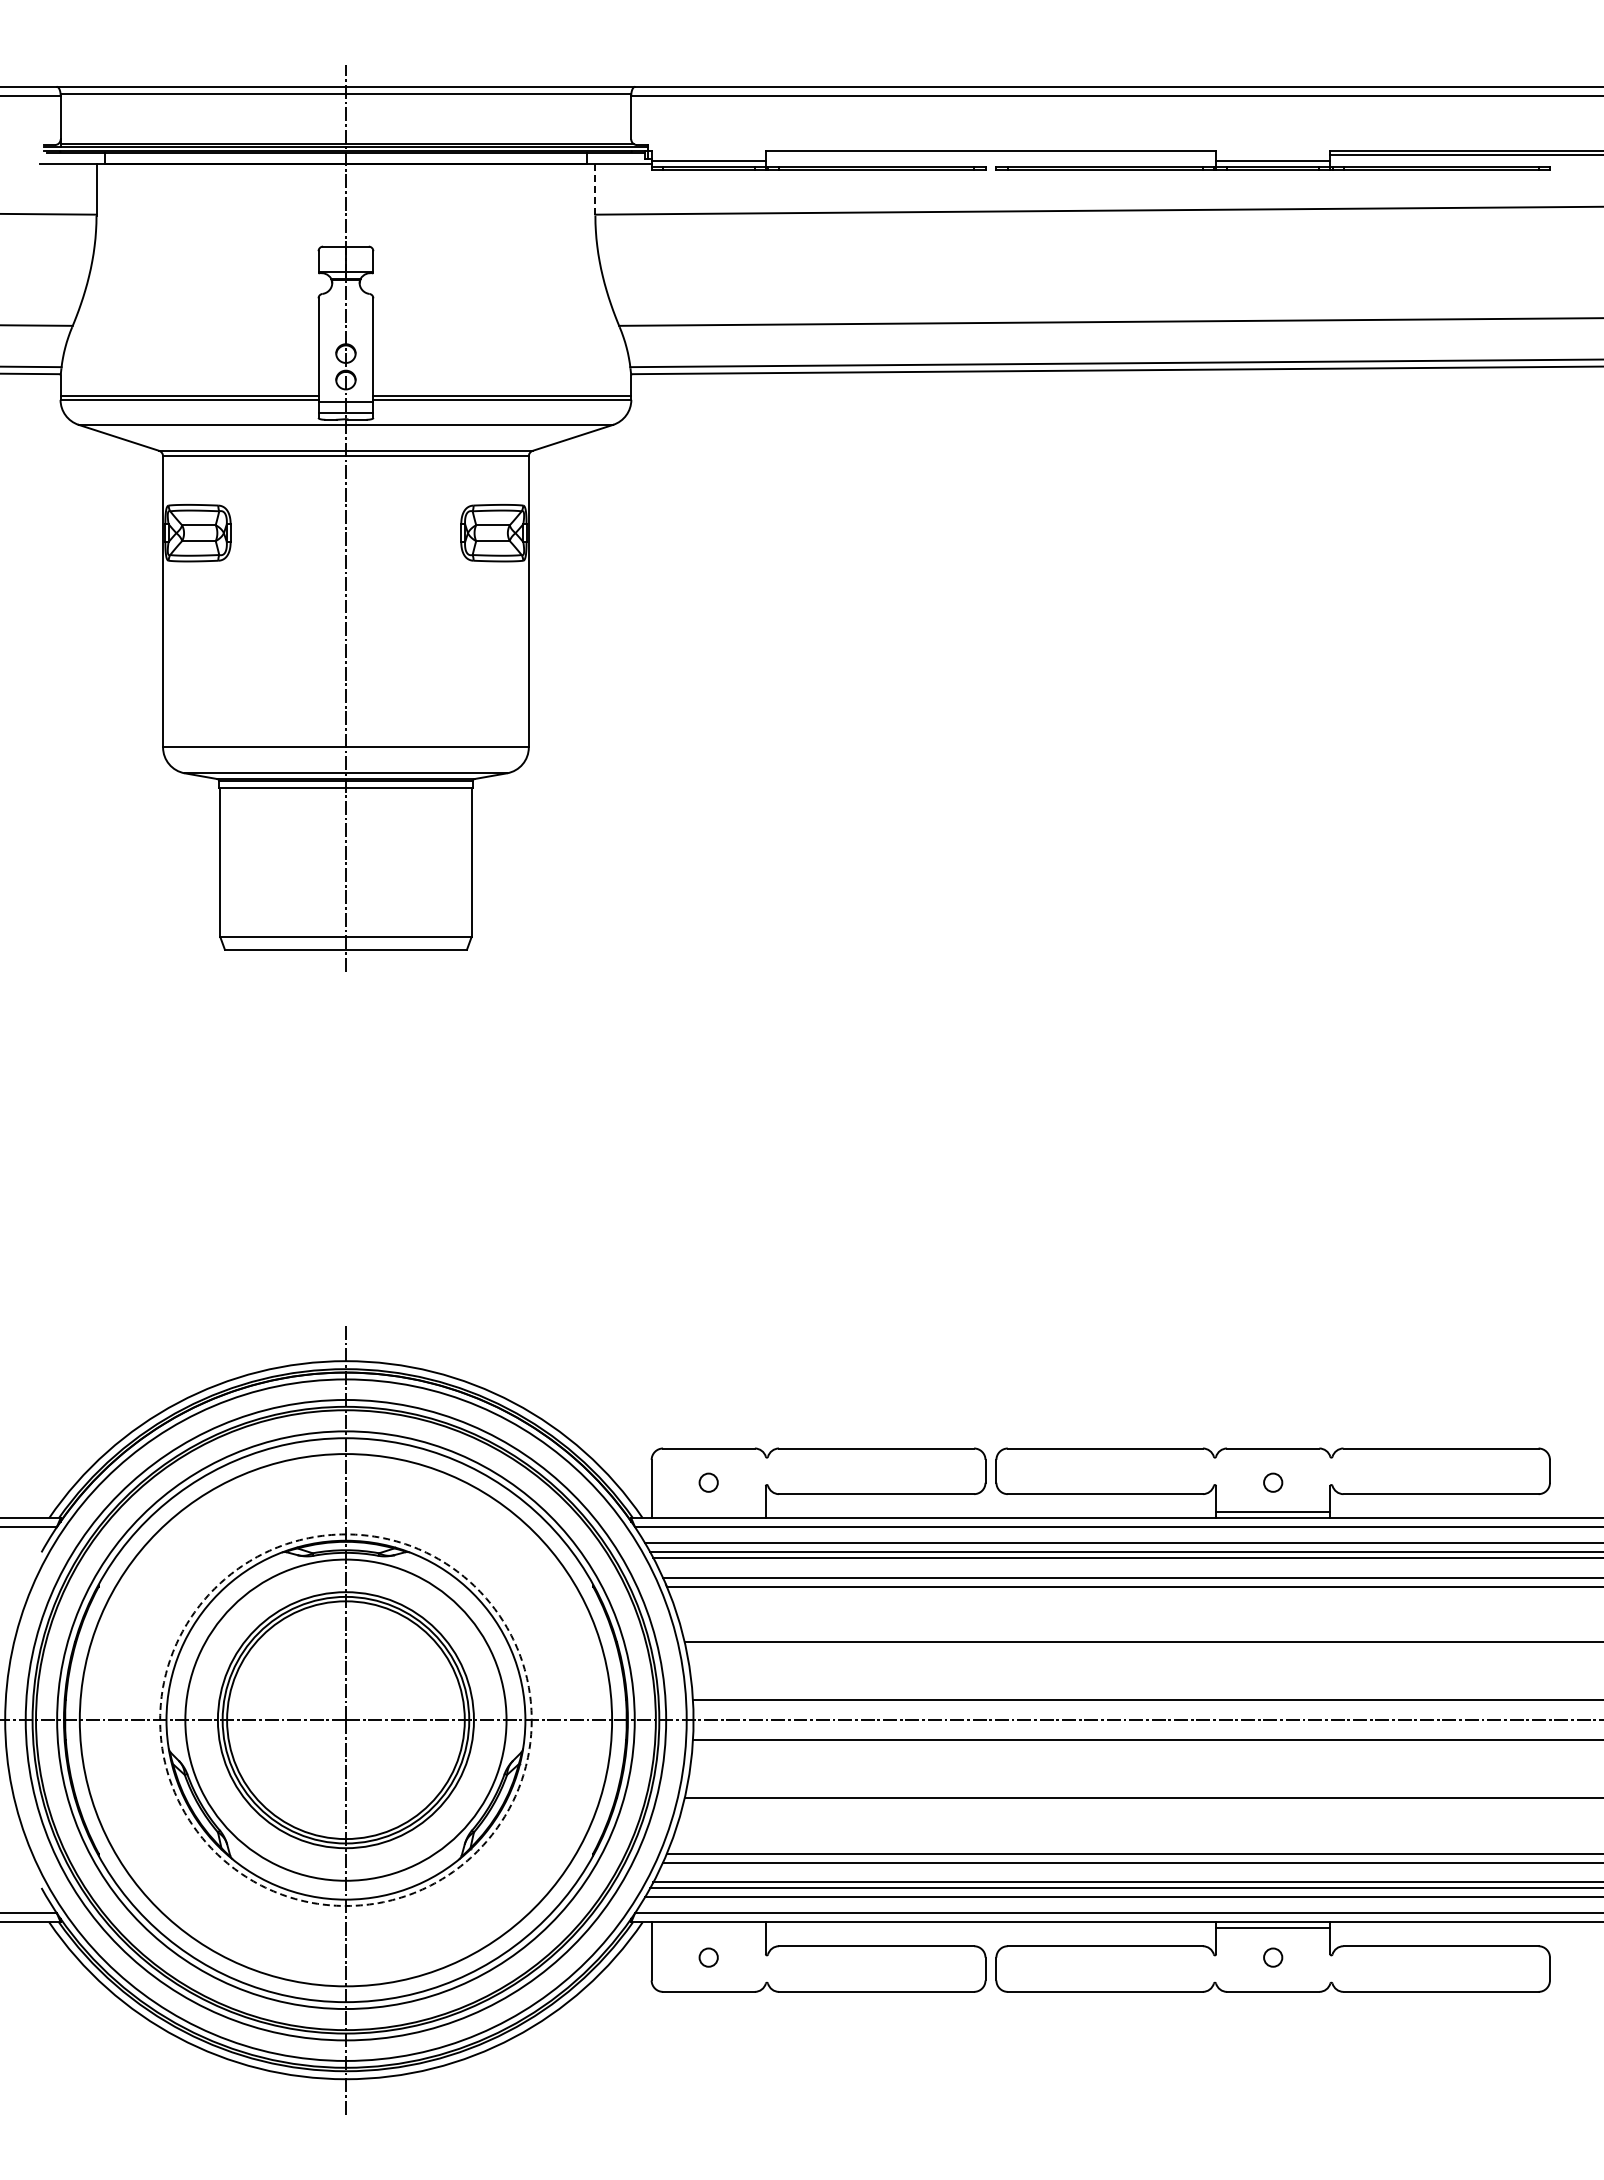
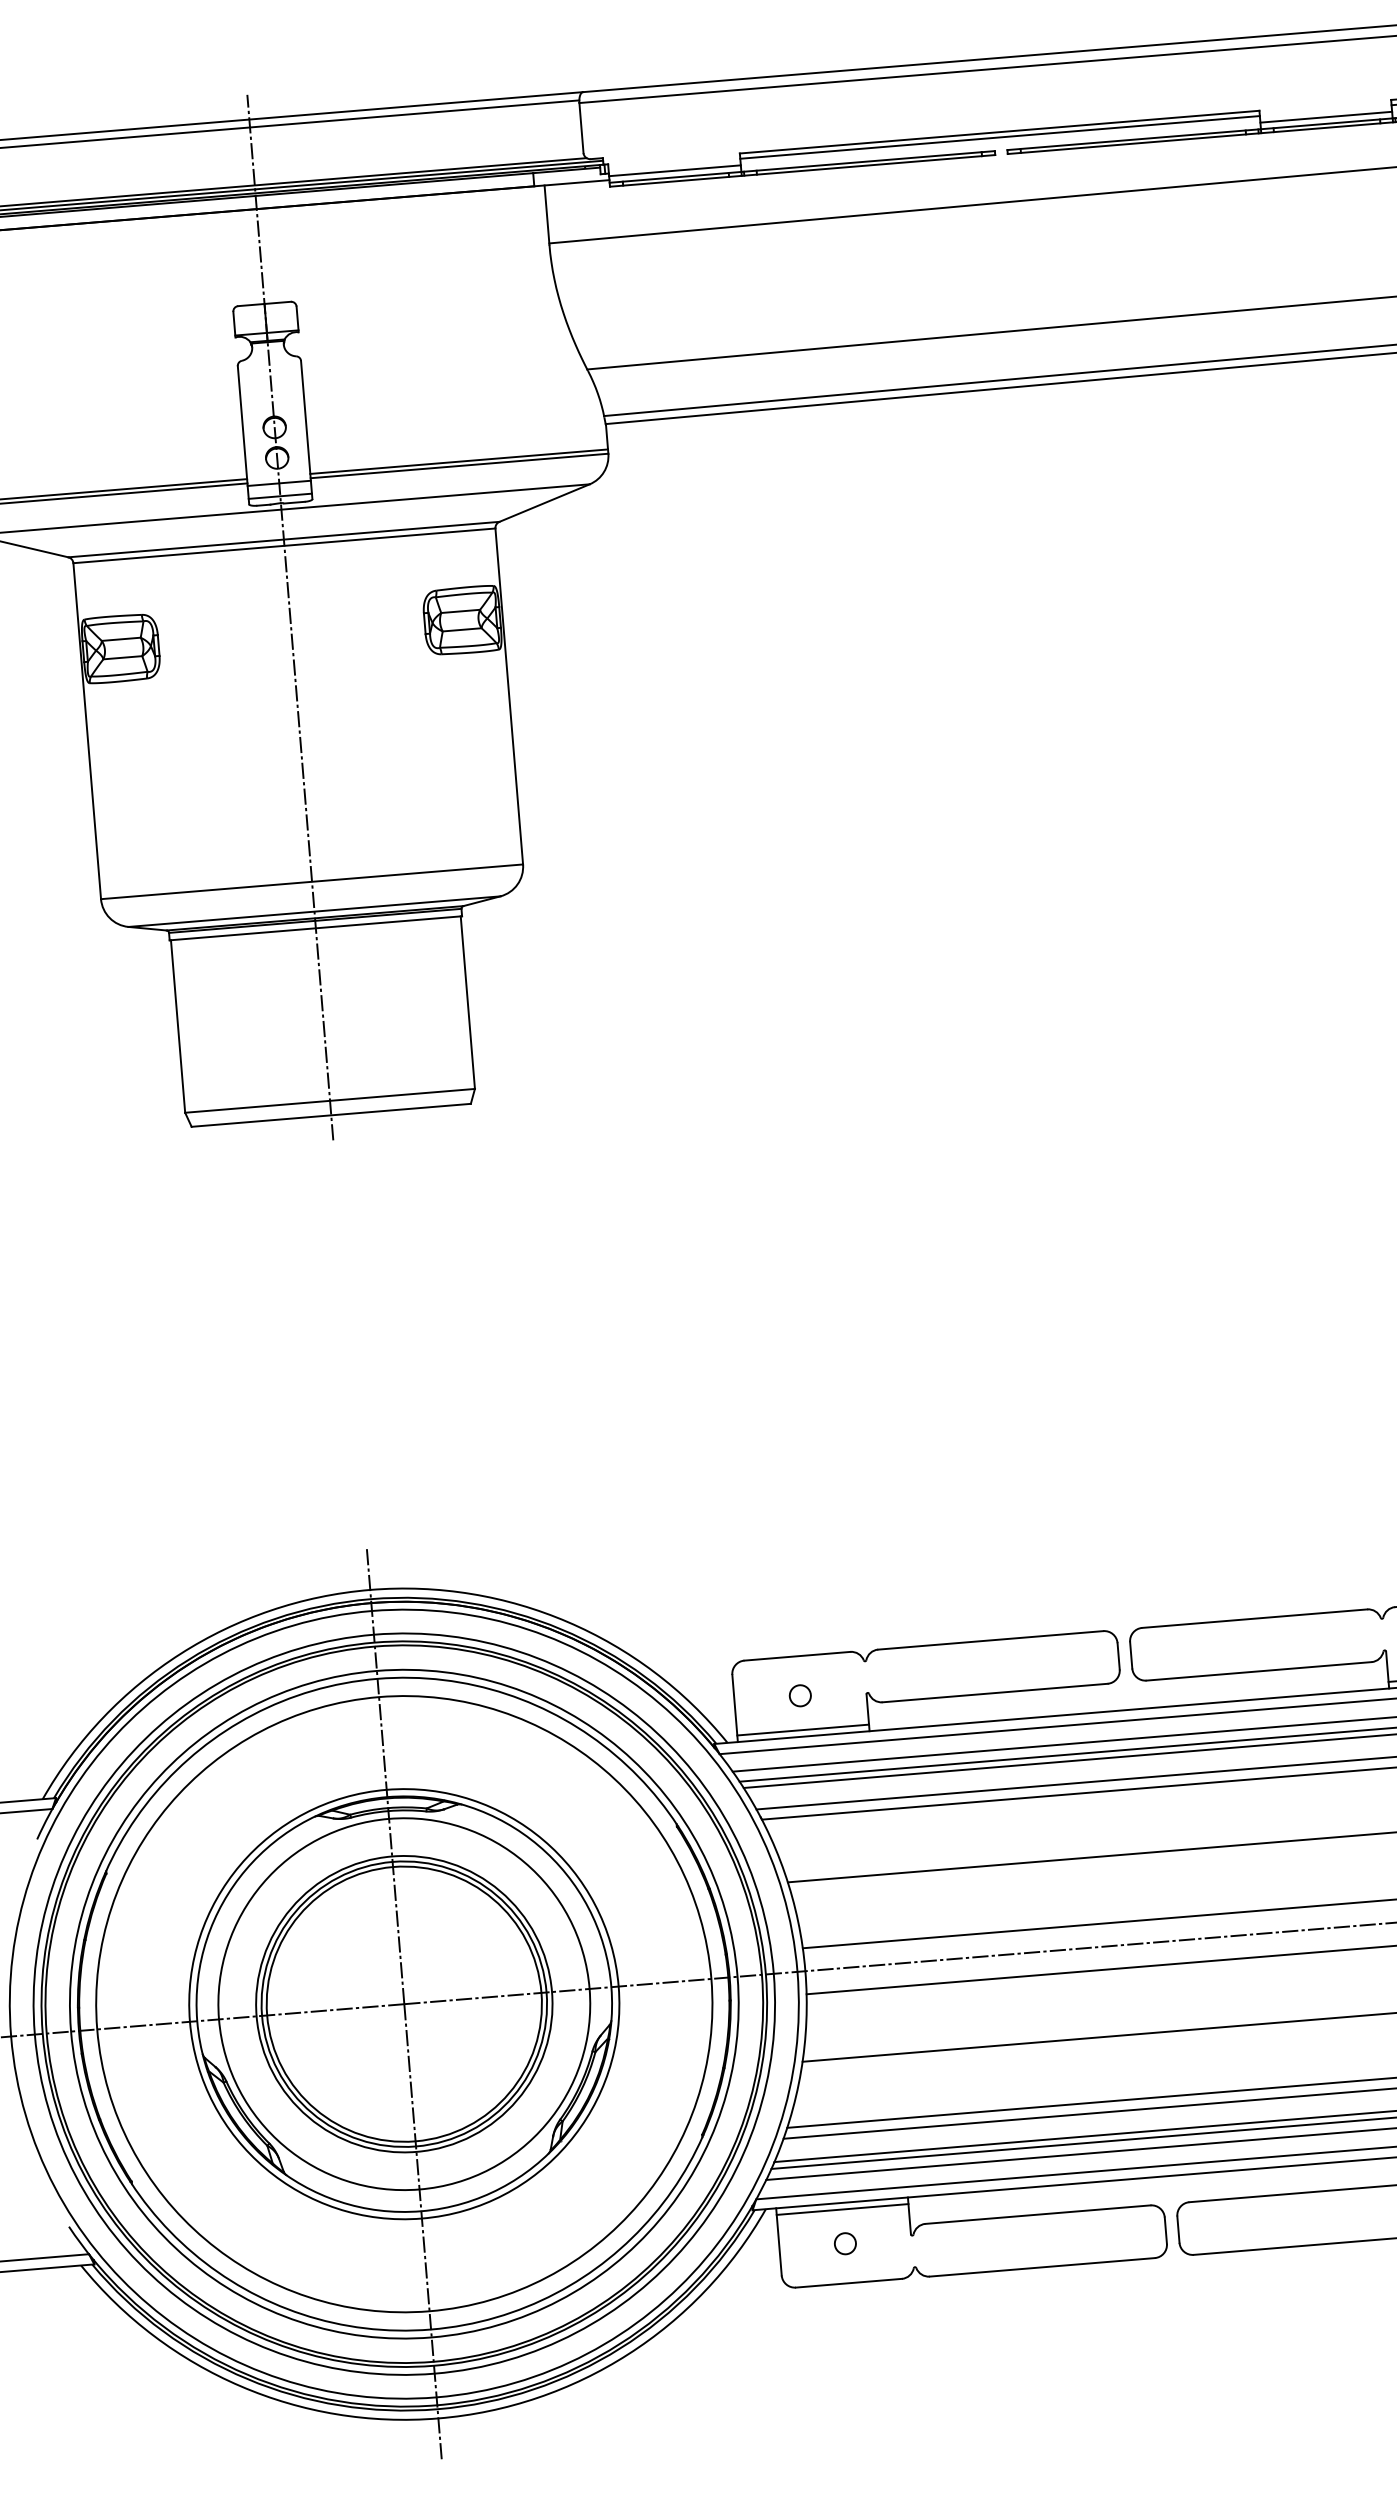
line: (990, 155) -> (999, 137), added
line: (595, 190) -> (547, 215), dashed -> solid
line: (708, 1512) -> (802, 1730), added
circle: (345, 1719) -> (403, 2003), dashed -> solid
line: (708, 1927) -> (842, 2208), added

